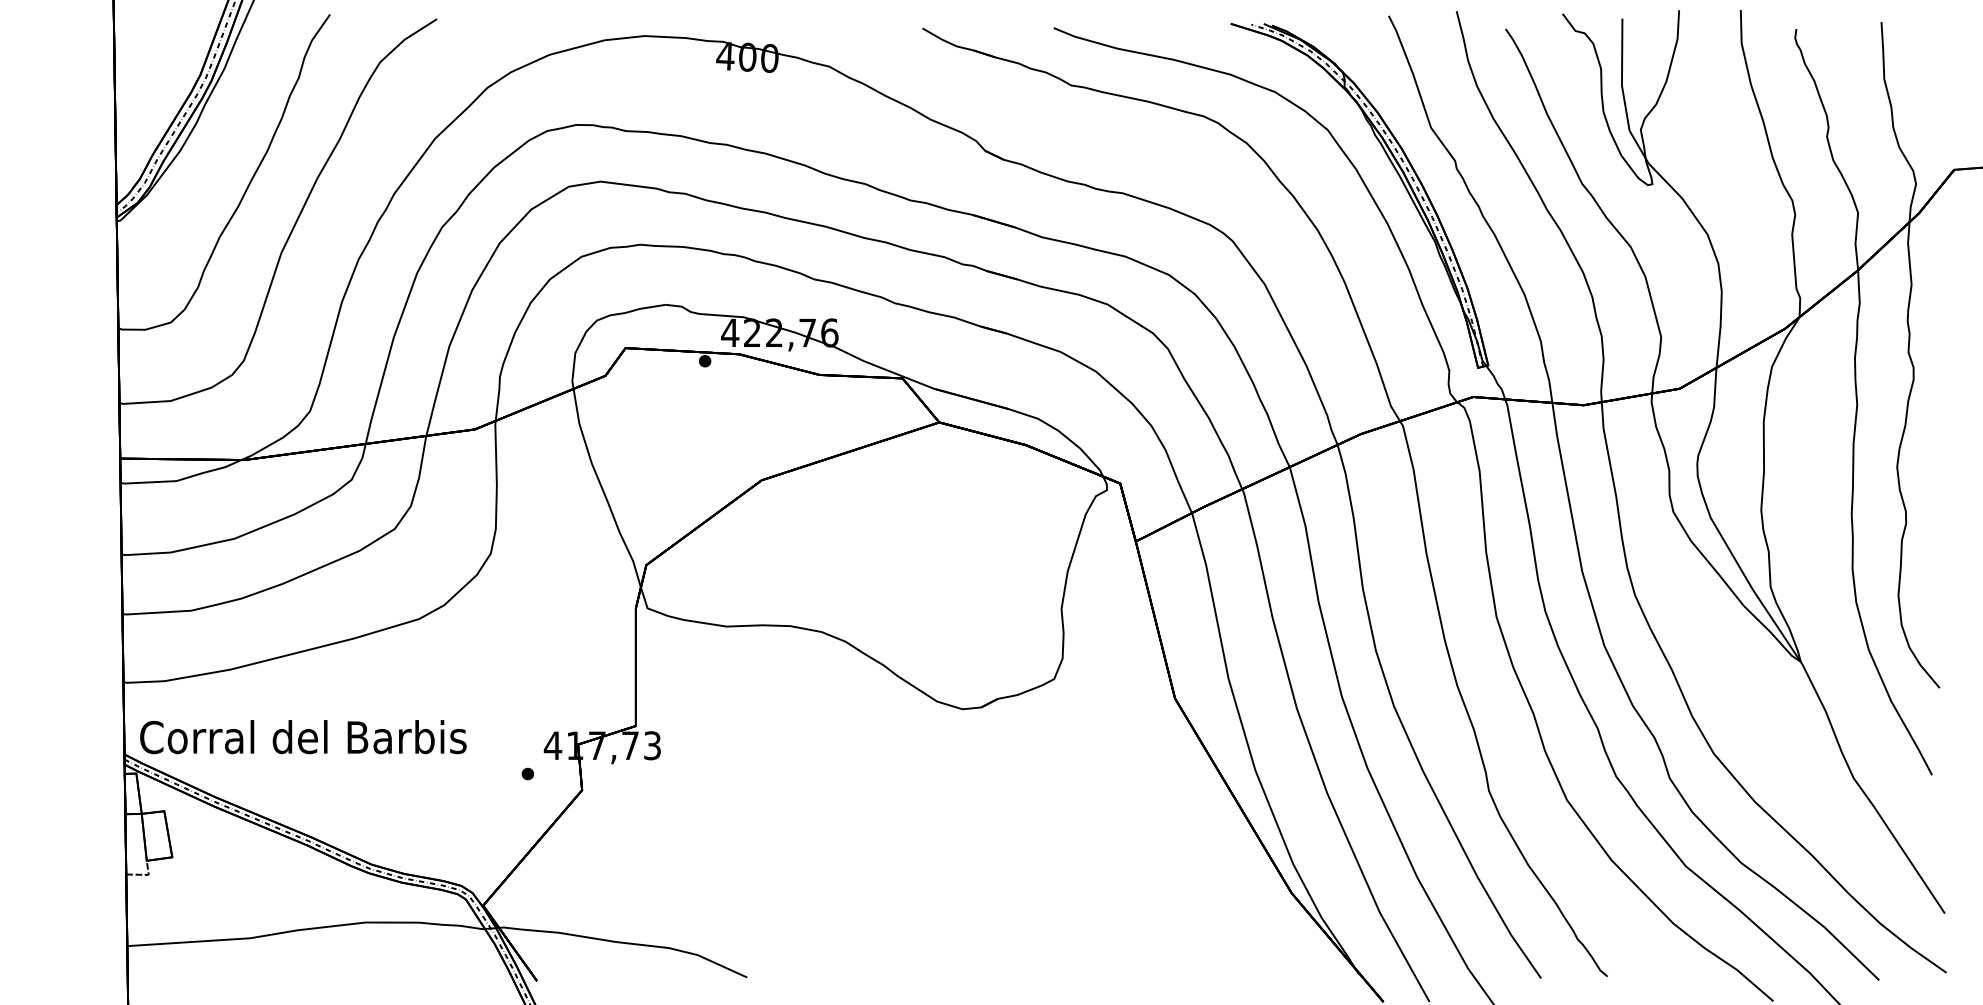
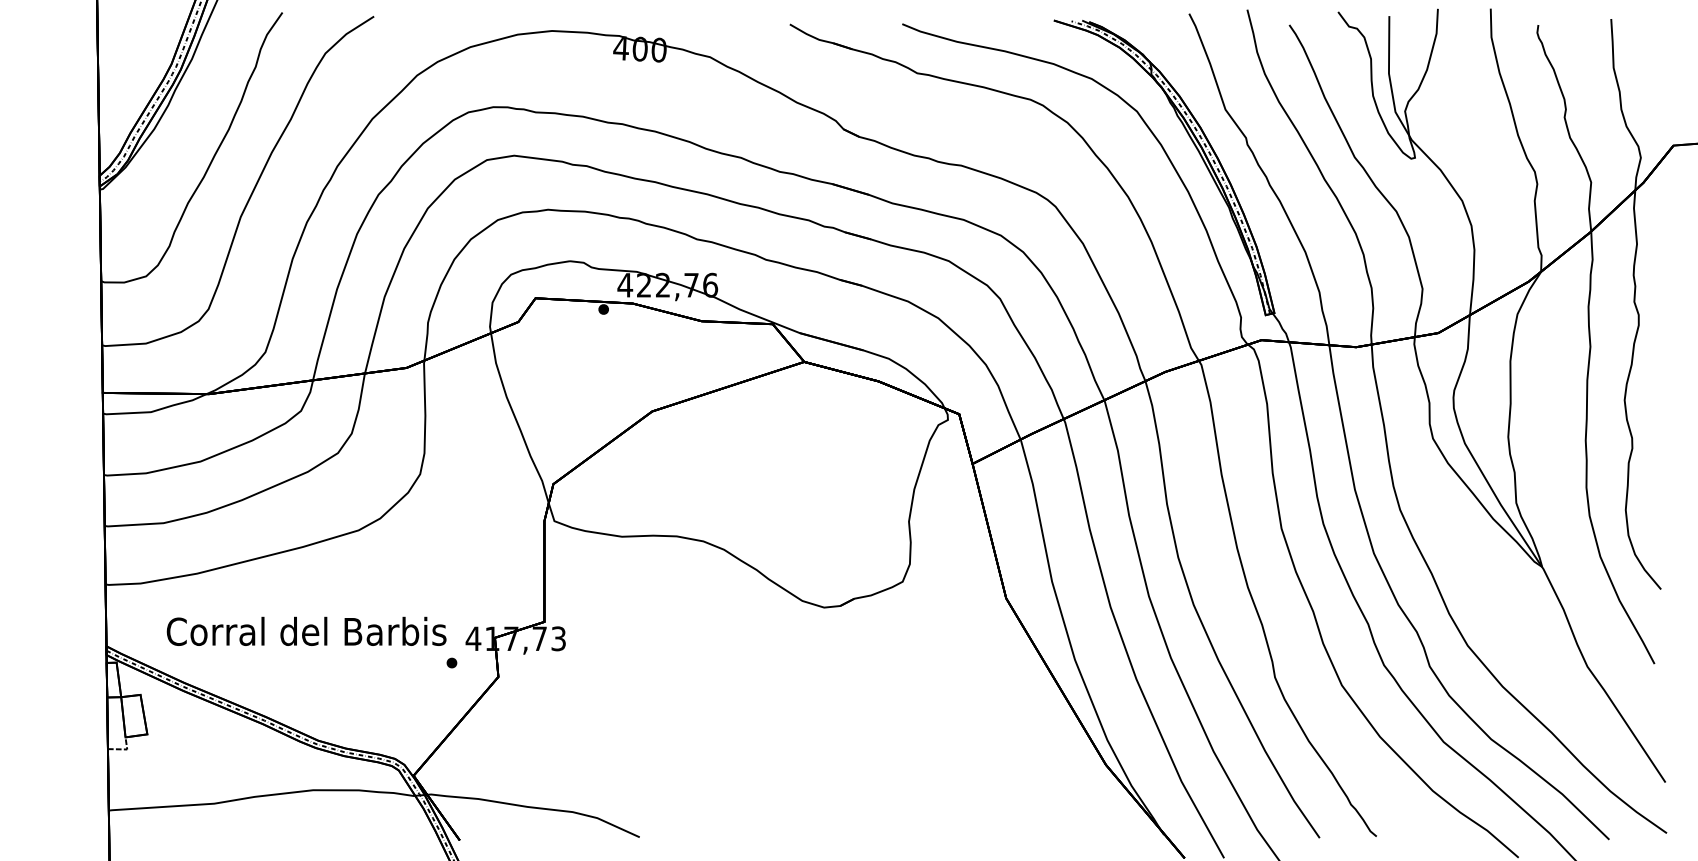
text: (303, 736) -> (306, 630), moved

